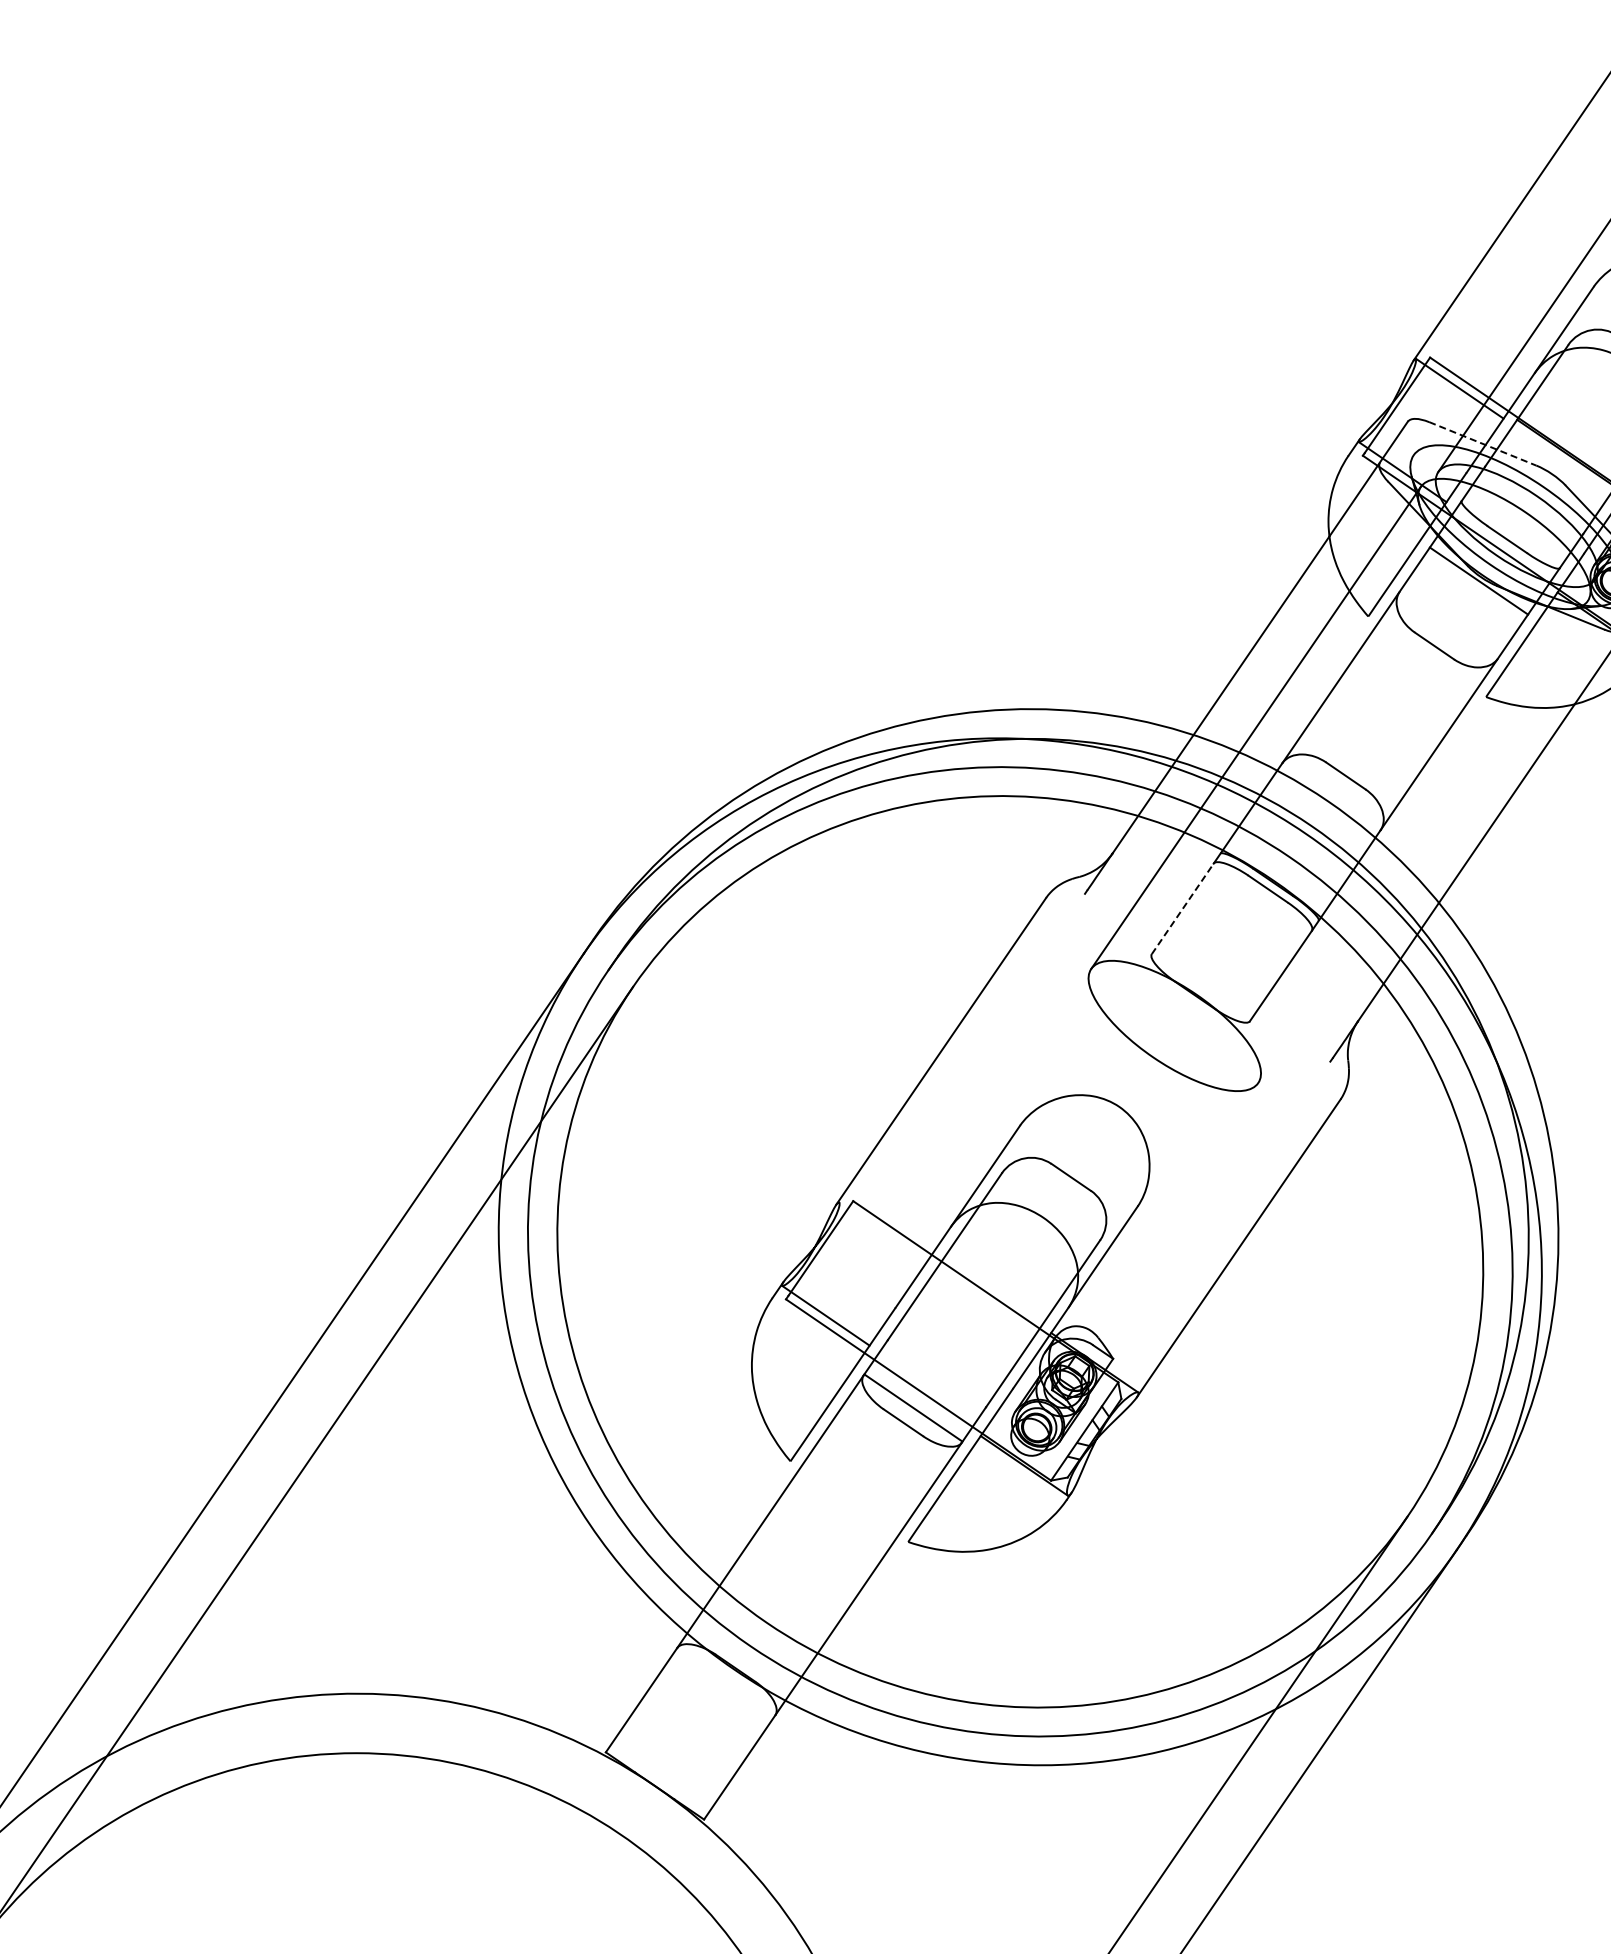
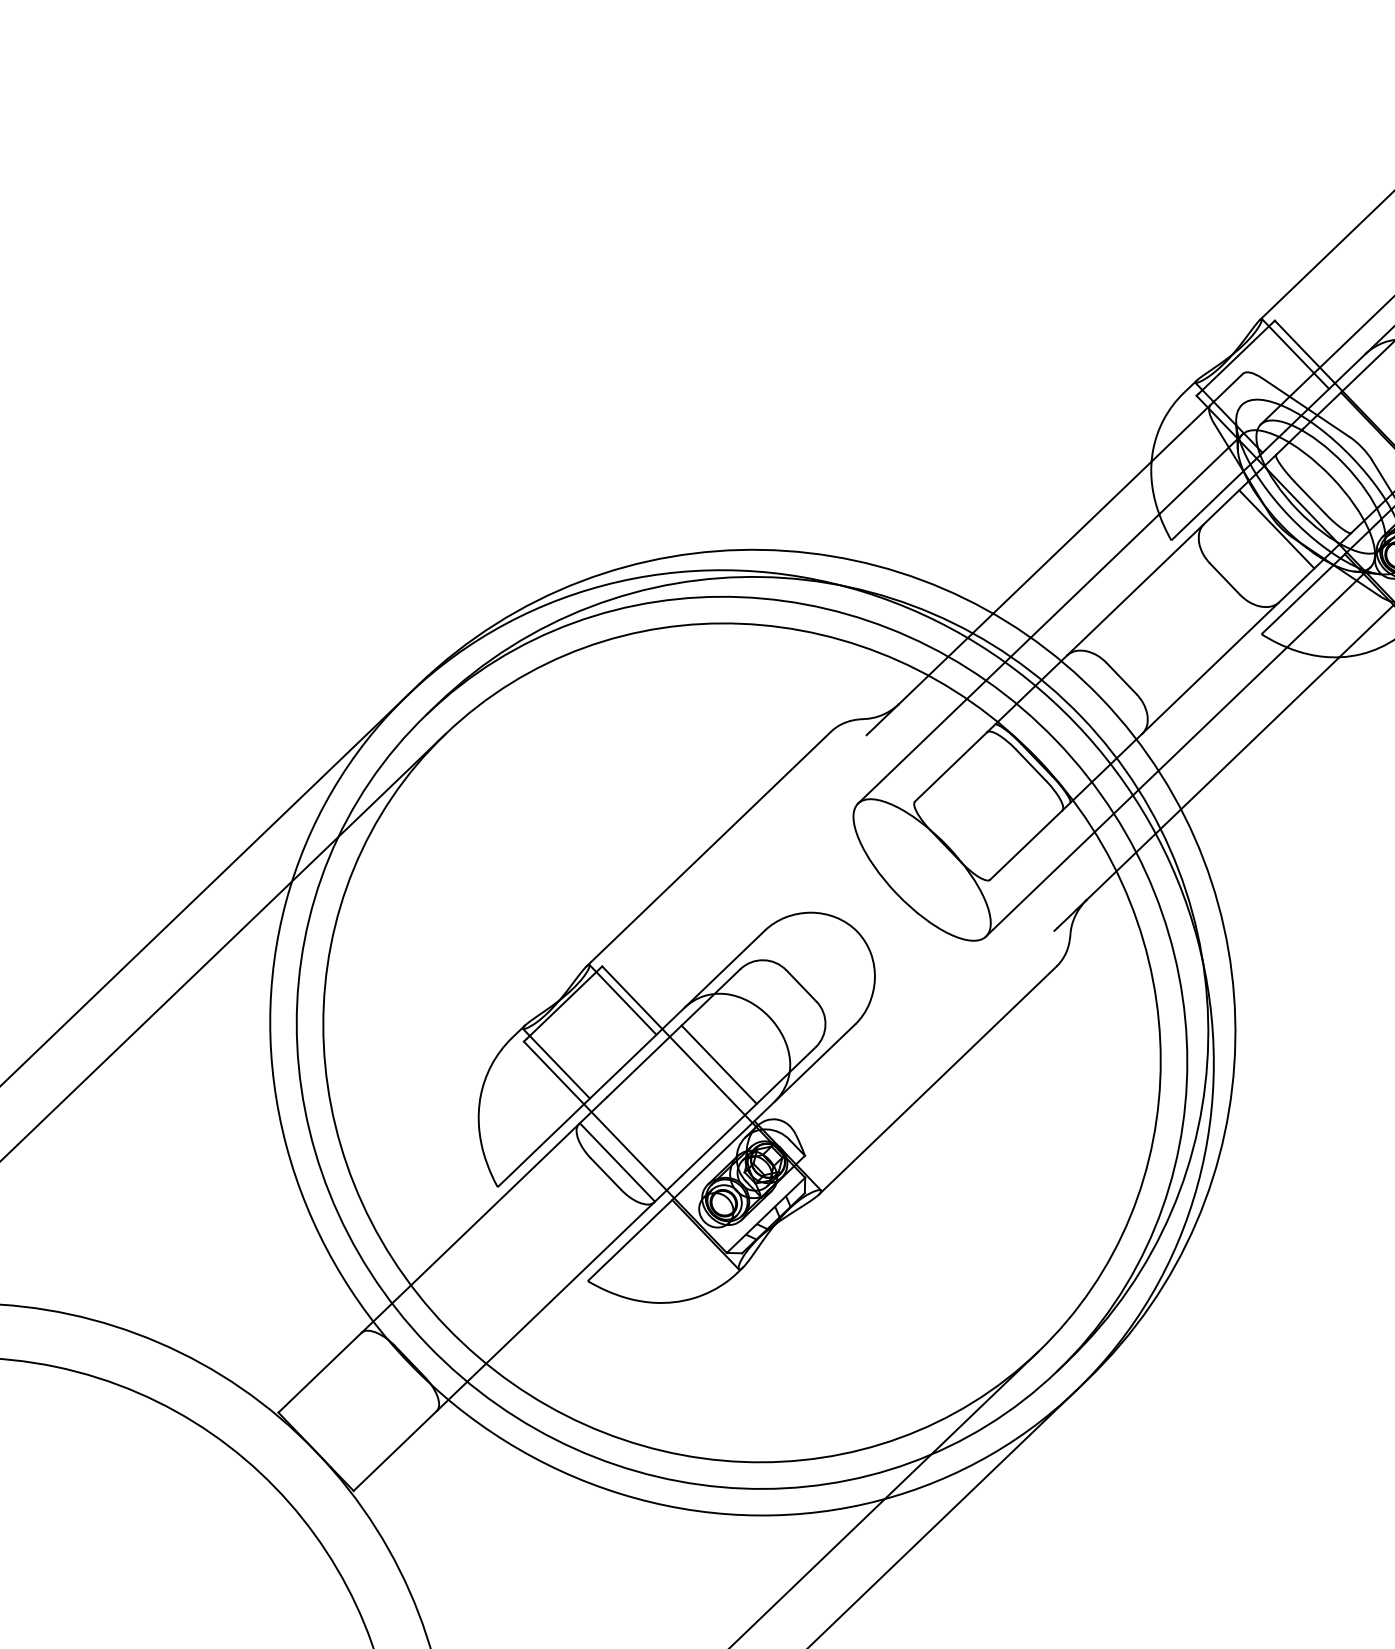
line: (1482, 443) -> (1305, 407), dashed -> solid
line: (1422, 842) -> (1177, 752), added
line: (1182, 908) -> (950, 766), dashed -> solid
line: (882, 1232) -> (622, 999), added
line: (1000, 1280) -> (718, 1064), added

